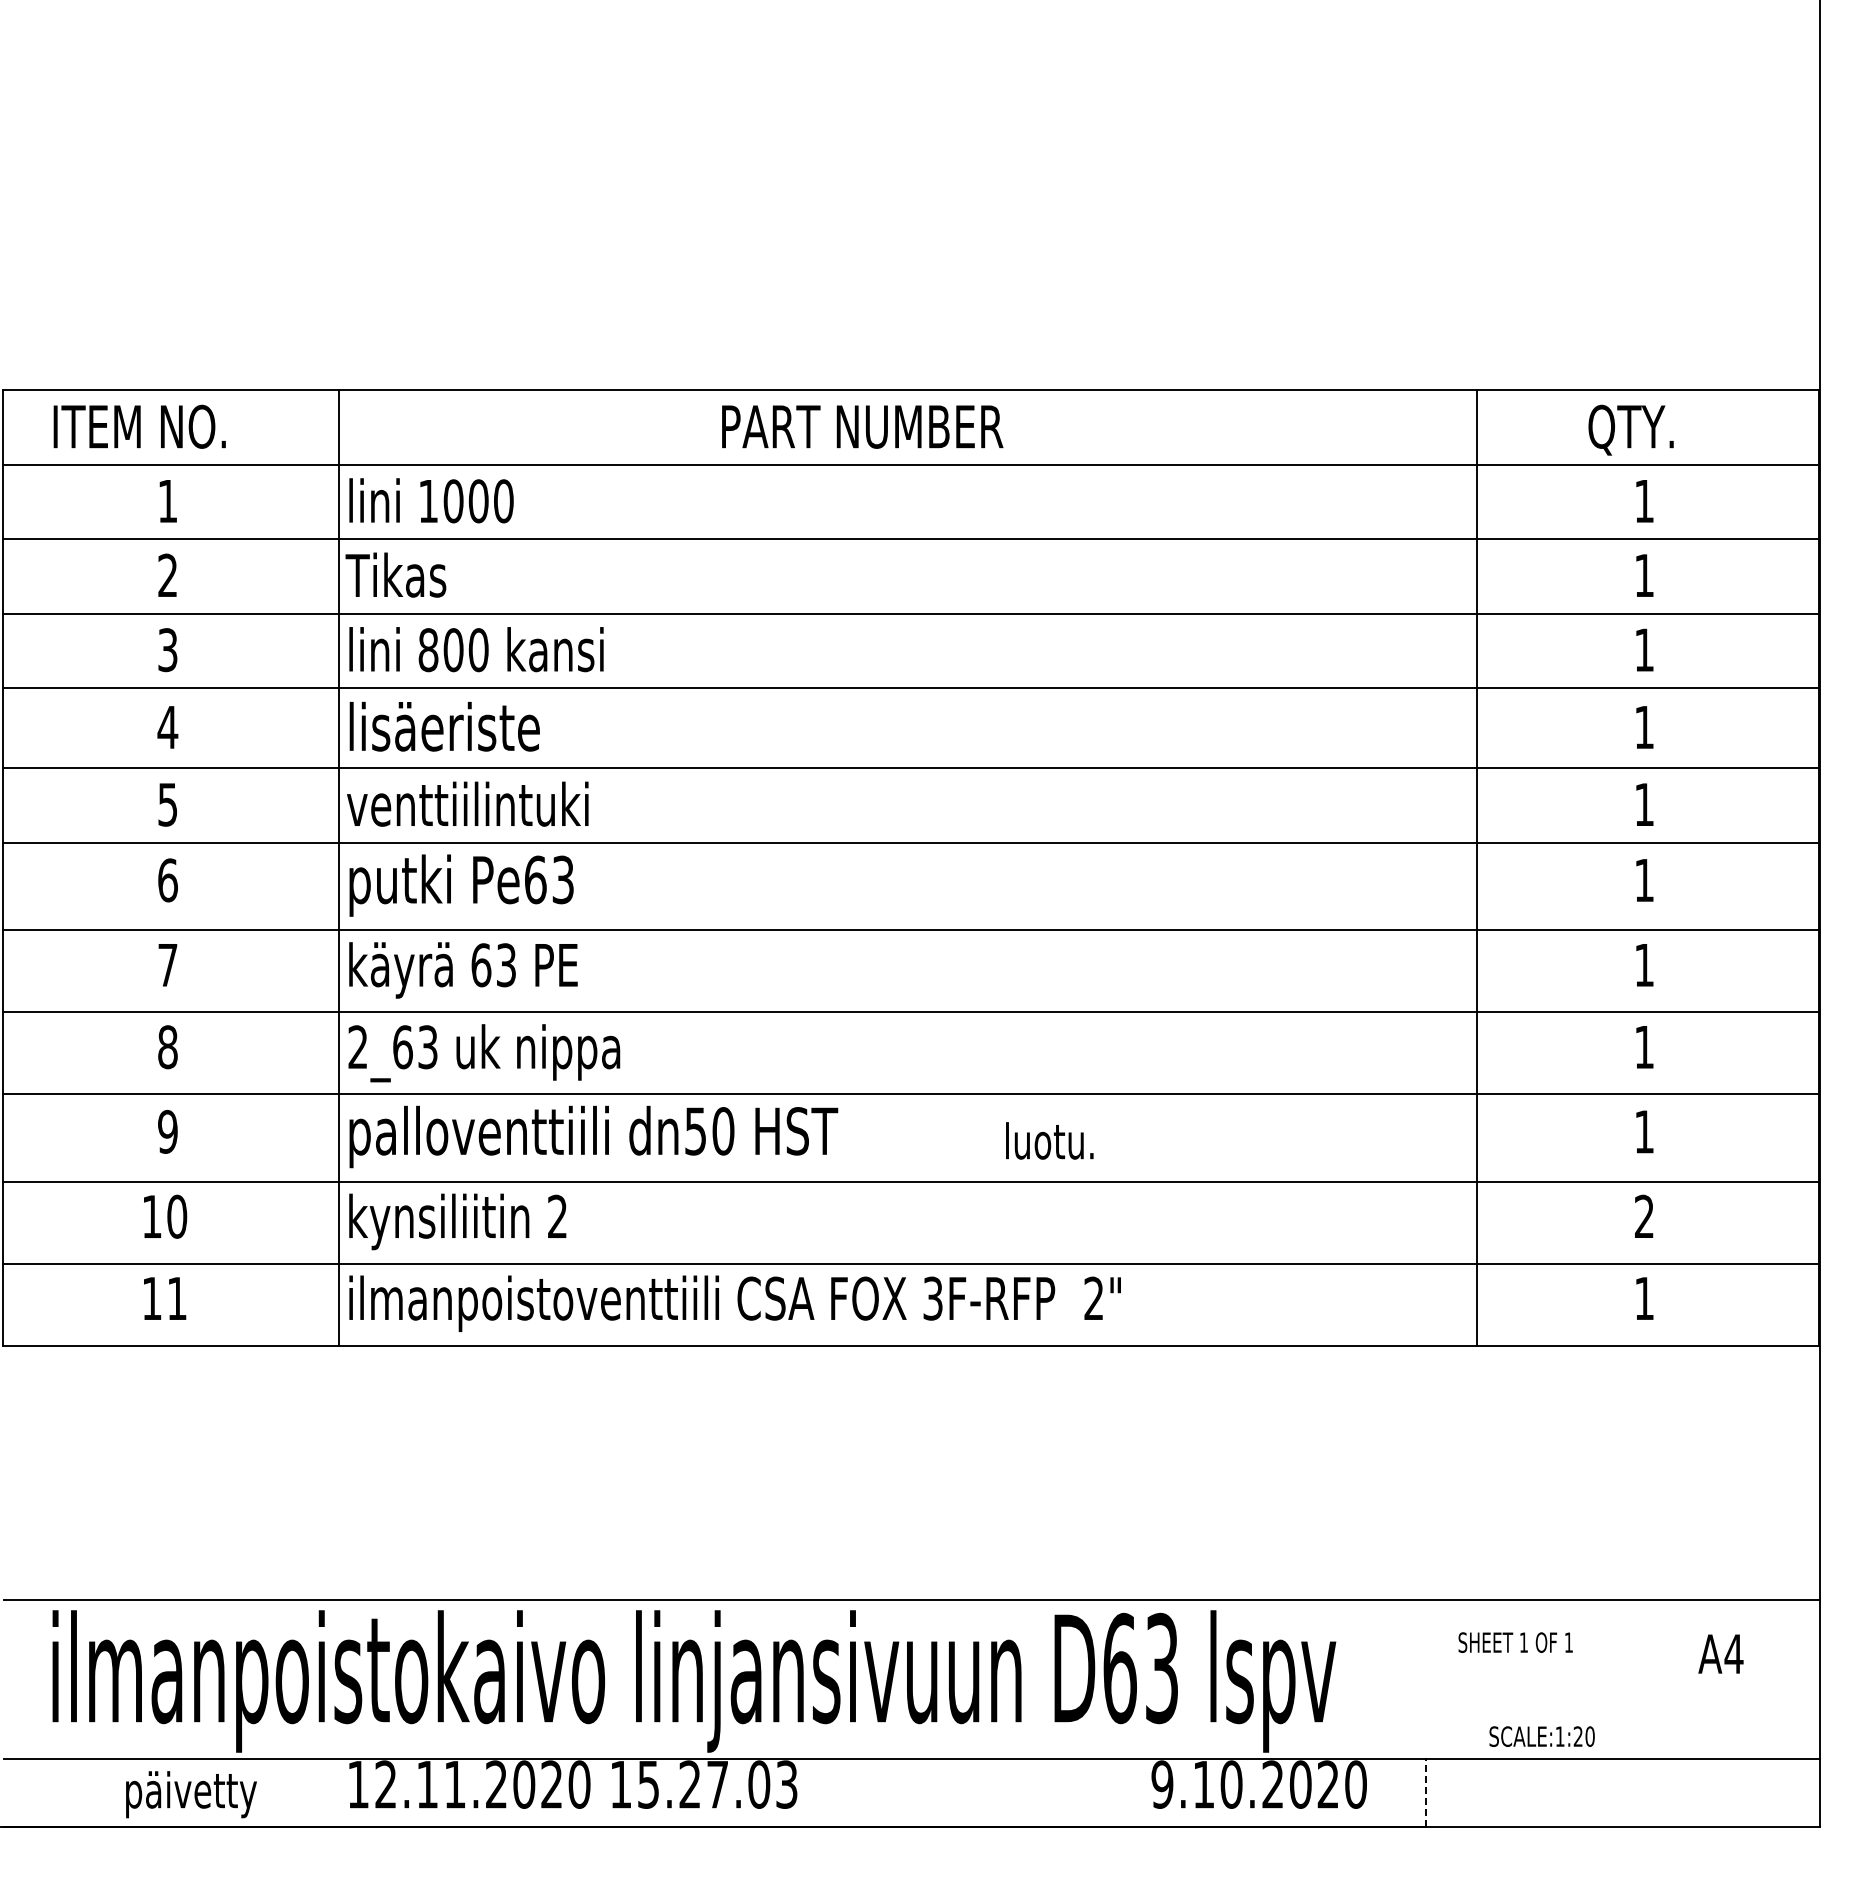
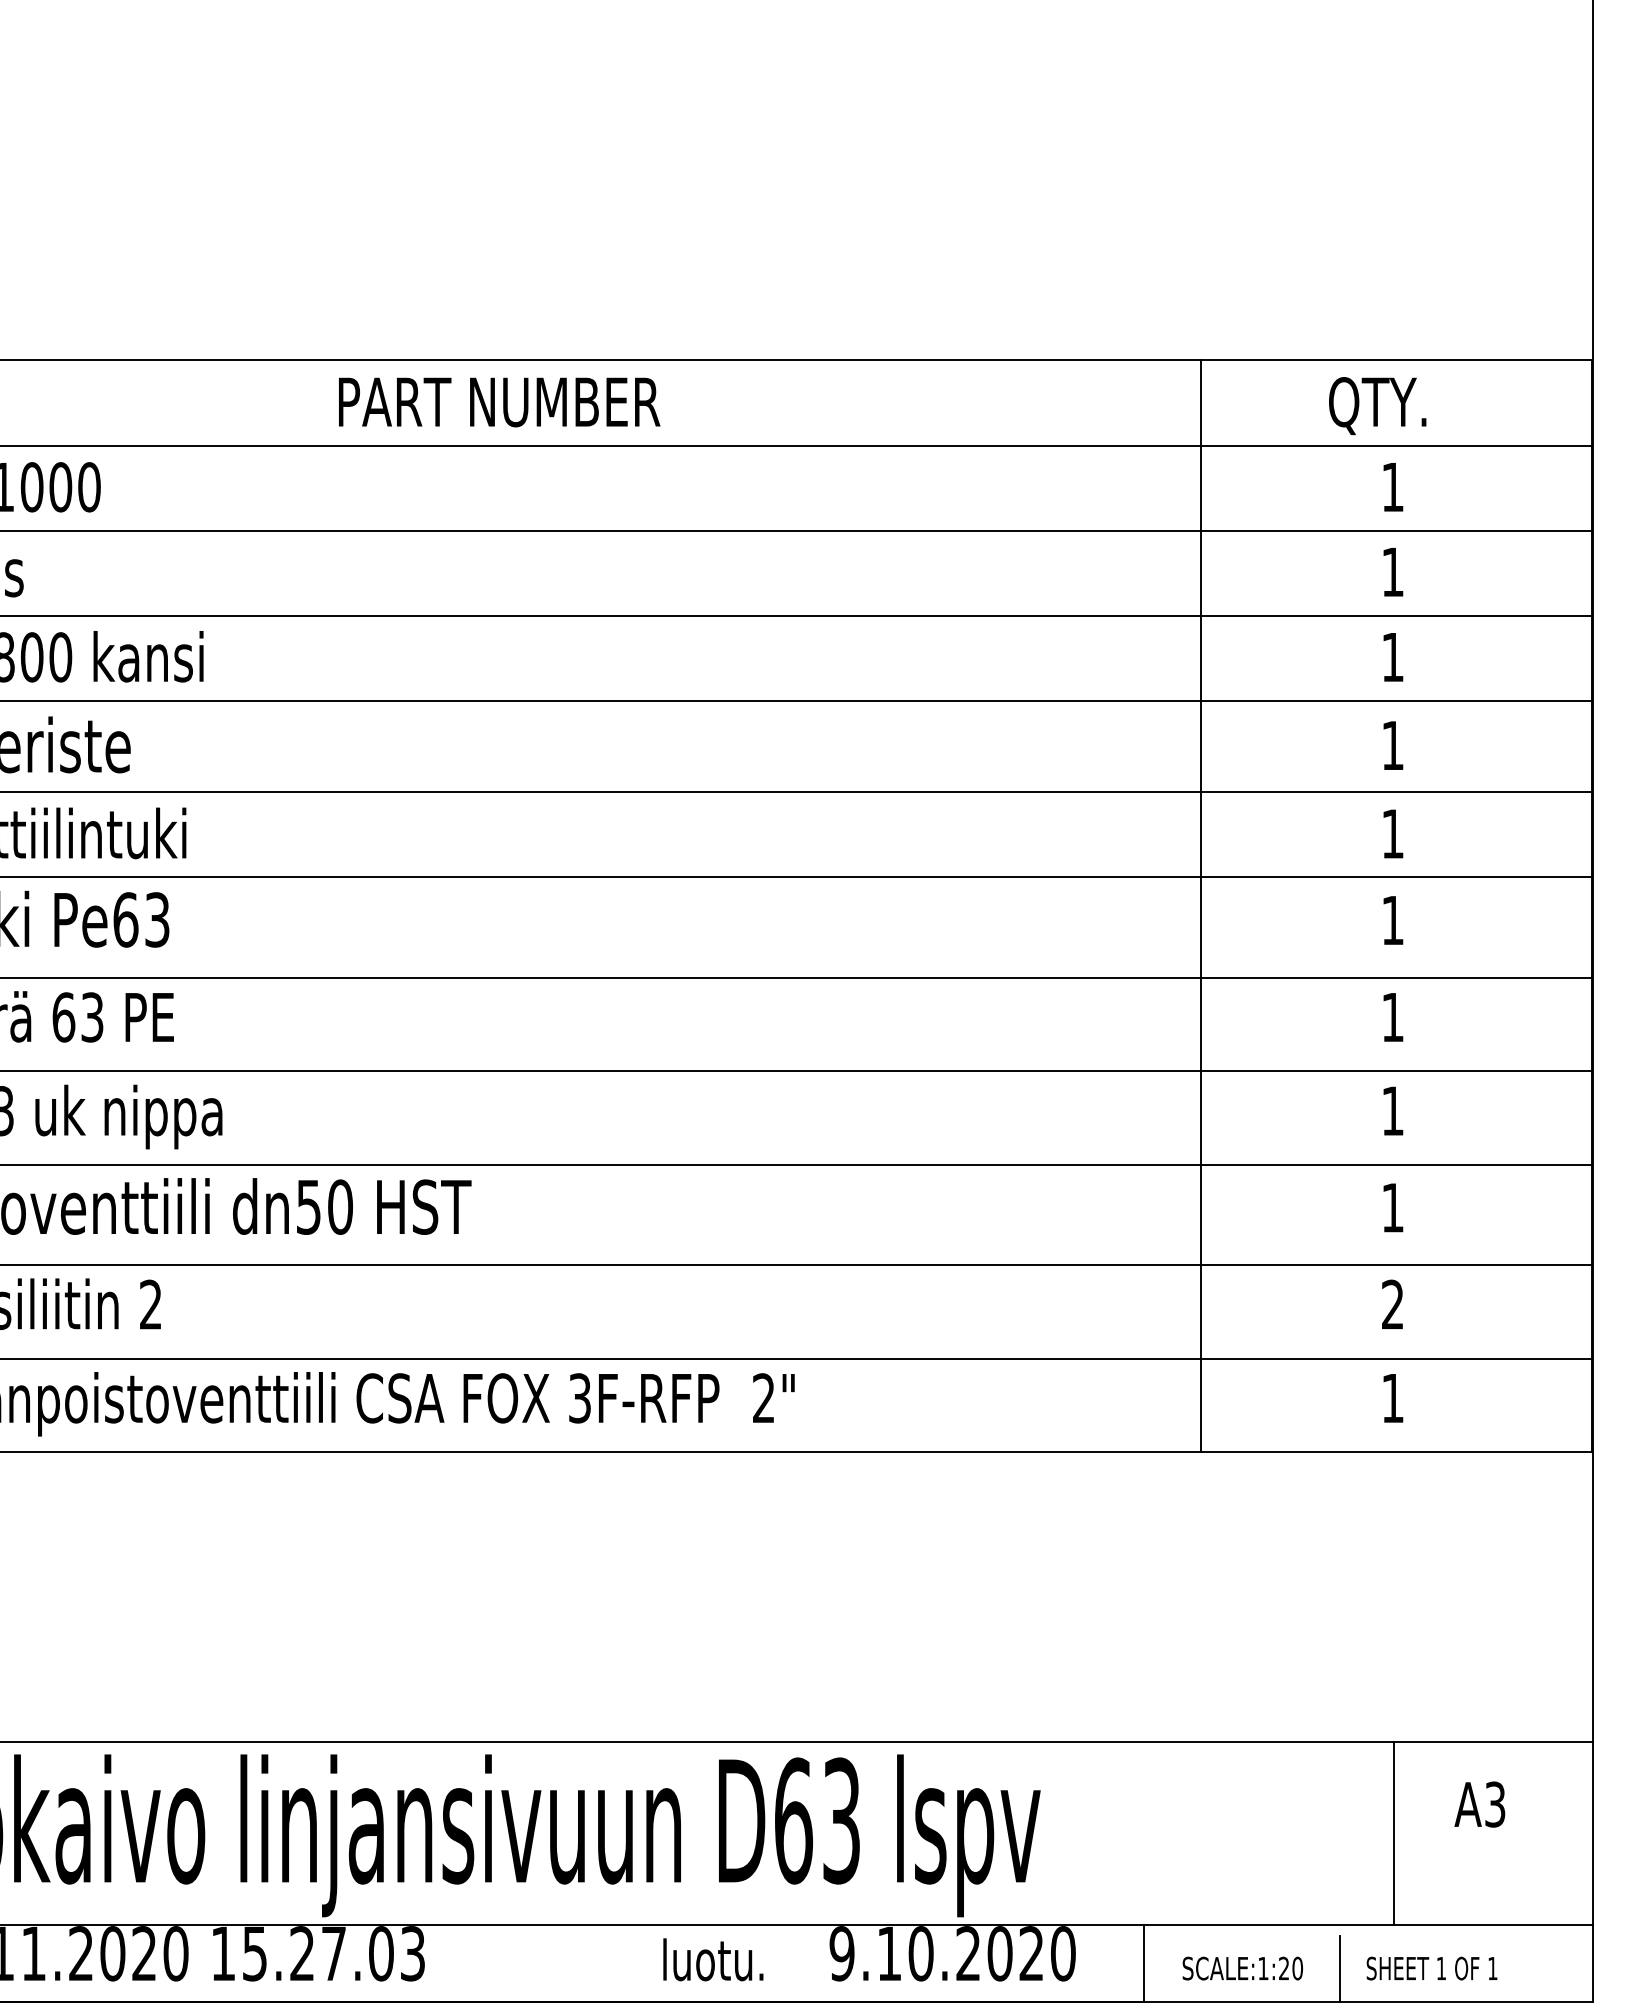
text: (1049, 1140) -> (713, 1959), moved
text: (1515, 1642) -> (1431, 1968), moved
text: (1733, 1654) -> (1494, 1805), A4 -> A3
line: (1645, 1679) -> (1394, 1833), added
text: (1541, 1736) -> (1242, 1968), moved
line: (1426, 1792) -> (1143, 1962), dashed -> solid
line: (1598, 1797) -> (1340, 1968), added

